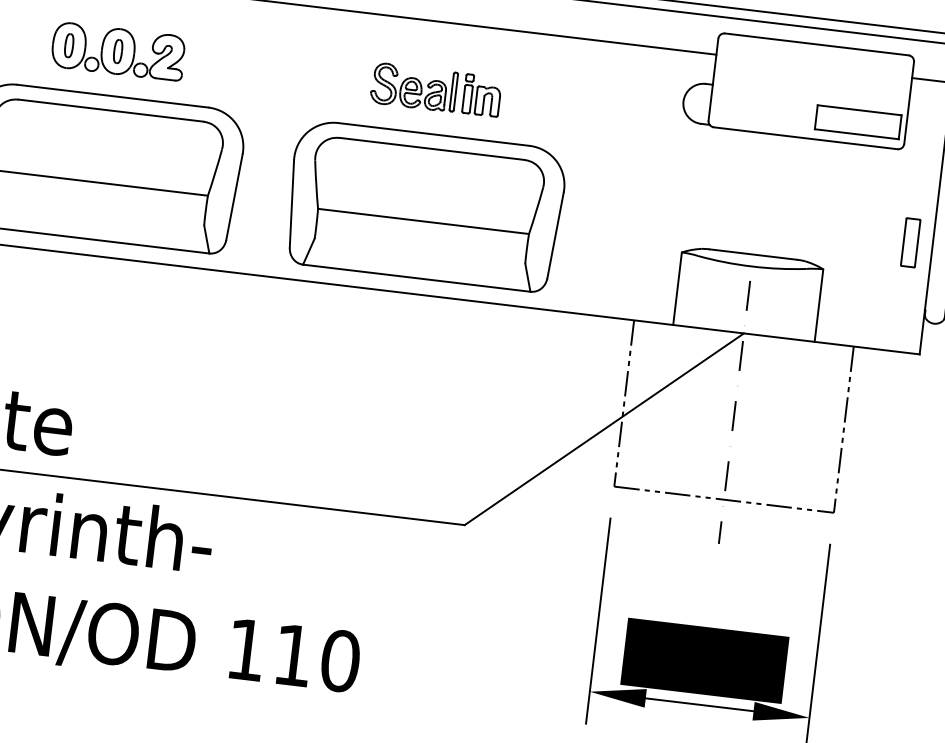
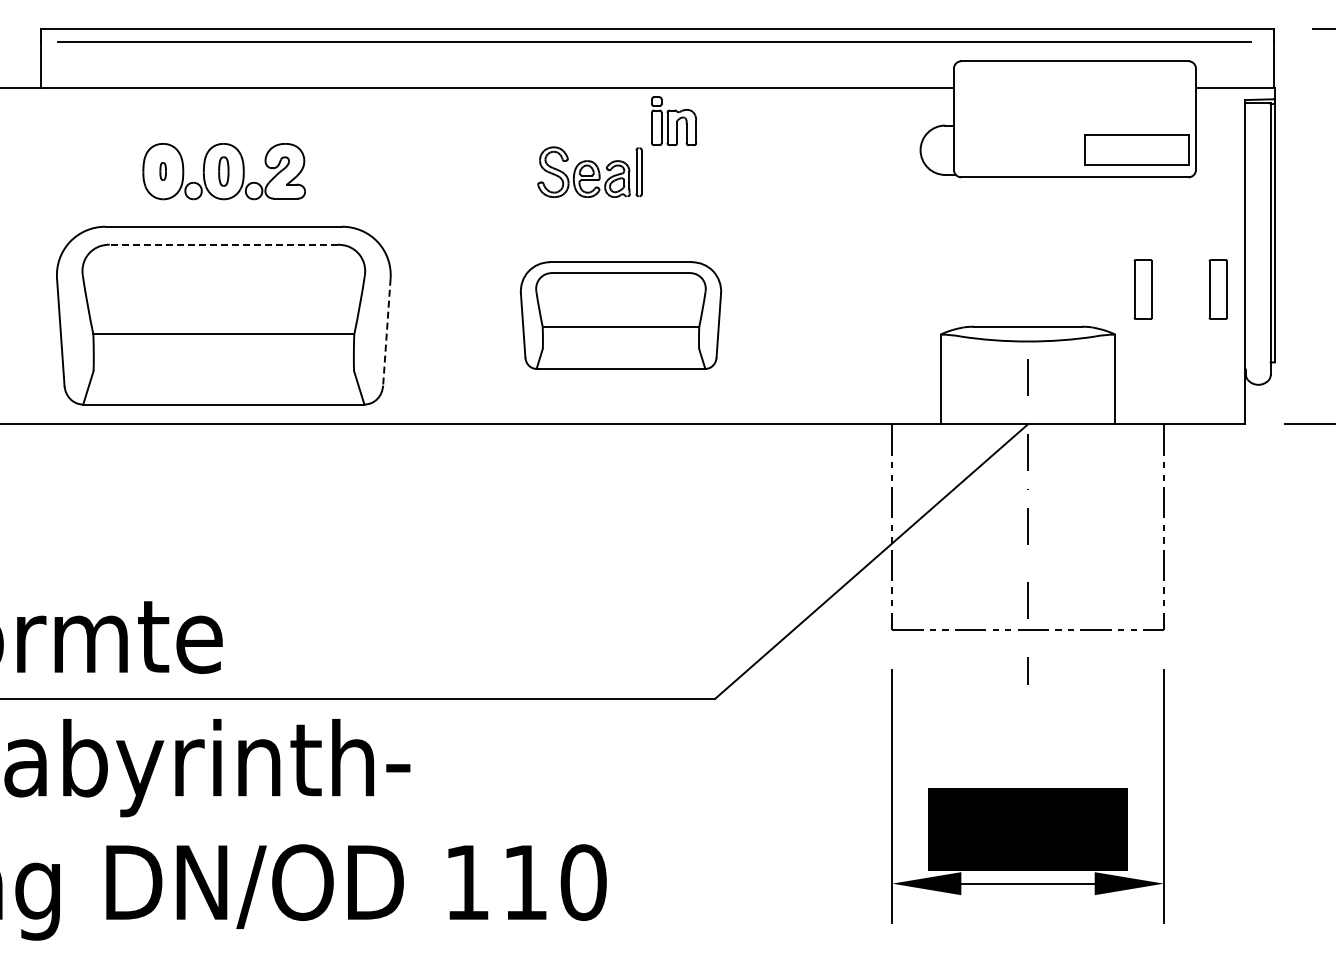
part: (68, 45) -> (162, 171), size x0.6
part: (482, 95) -> (674, 121), moved
line: (110, 110) -> (223, 244), solid -> dashed
line: (234, 197) -> (386, 332), solid -> dashed
part: (424, 206) -> (620, 315), size x0.6
part: (849, 235) -> (1142, 289), added

